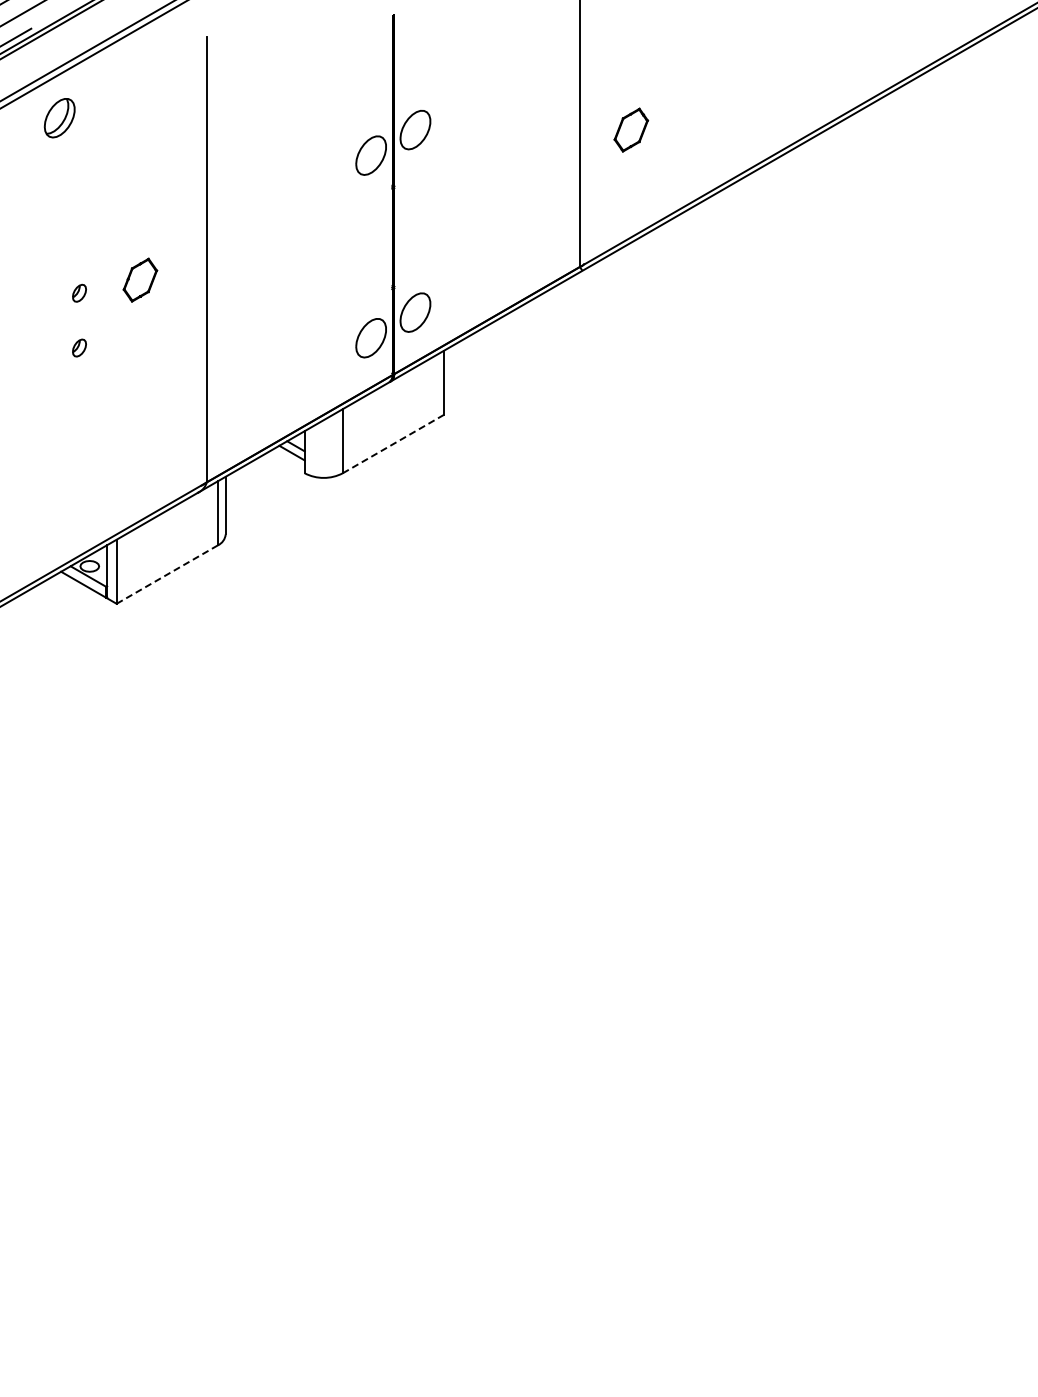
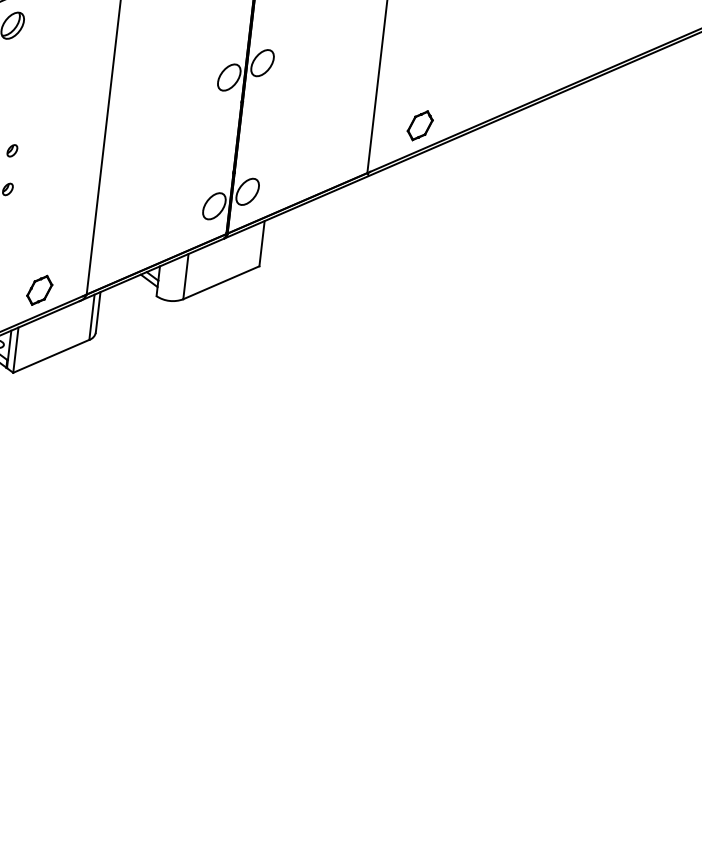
part: (631, 129) -> (420, 125), moved
part: (140, 279) -> (39, 289), moved
line: (393, 443) -> (221, 282), dashed -> solid
line: (167, 574) -> (51, 356), dashed -> solid

